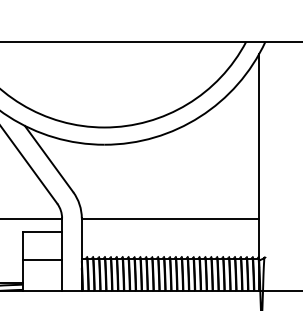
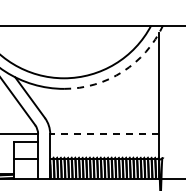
arc: (199, 116) -> (122, 71), solid -> dashed
line: (170, 219) -> (104, 134), solid -> dashed

